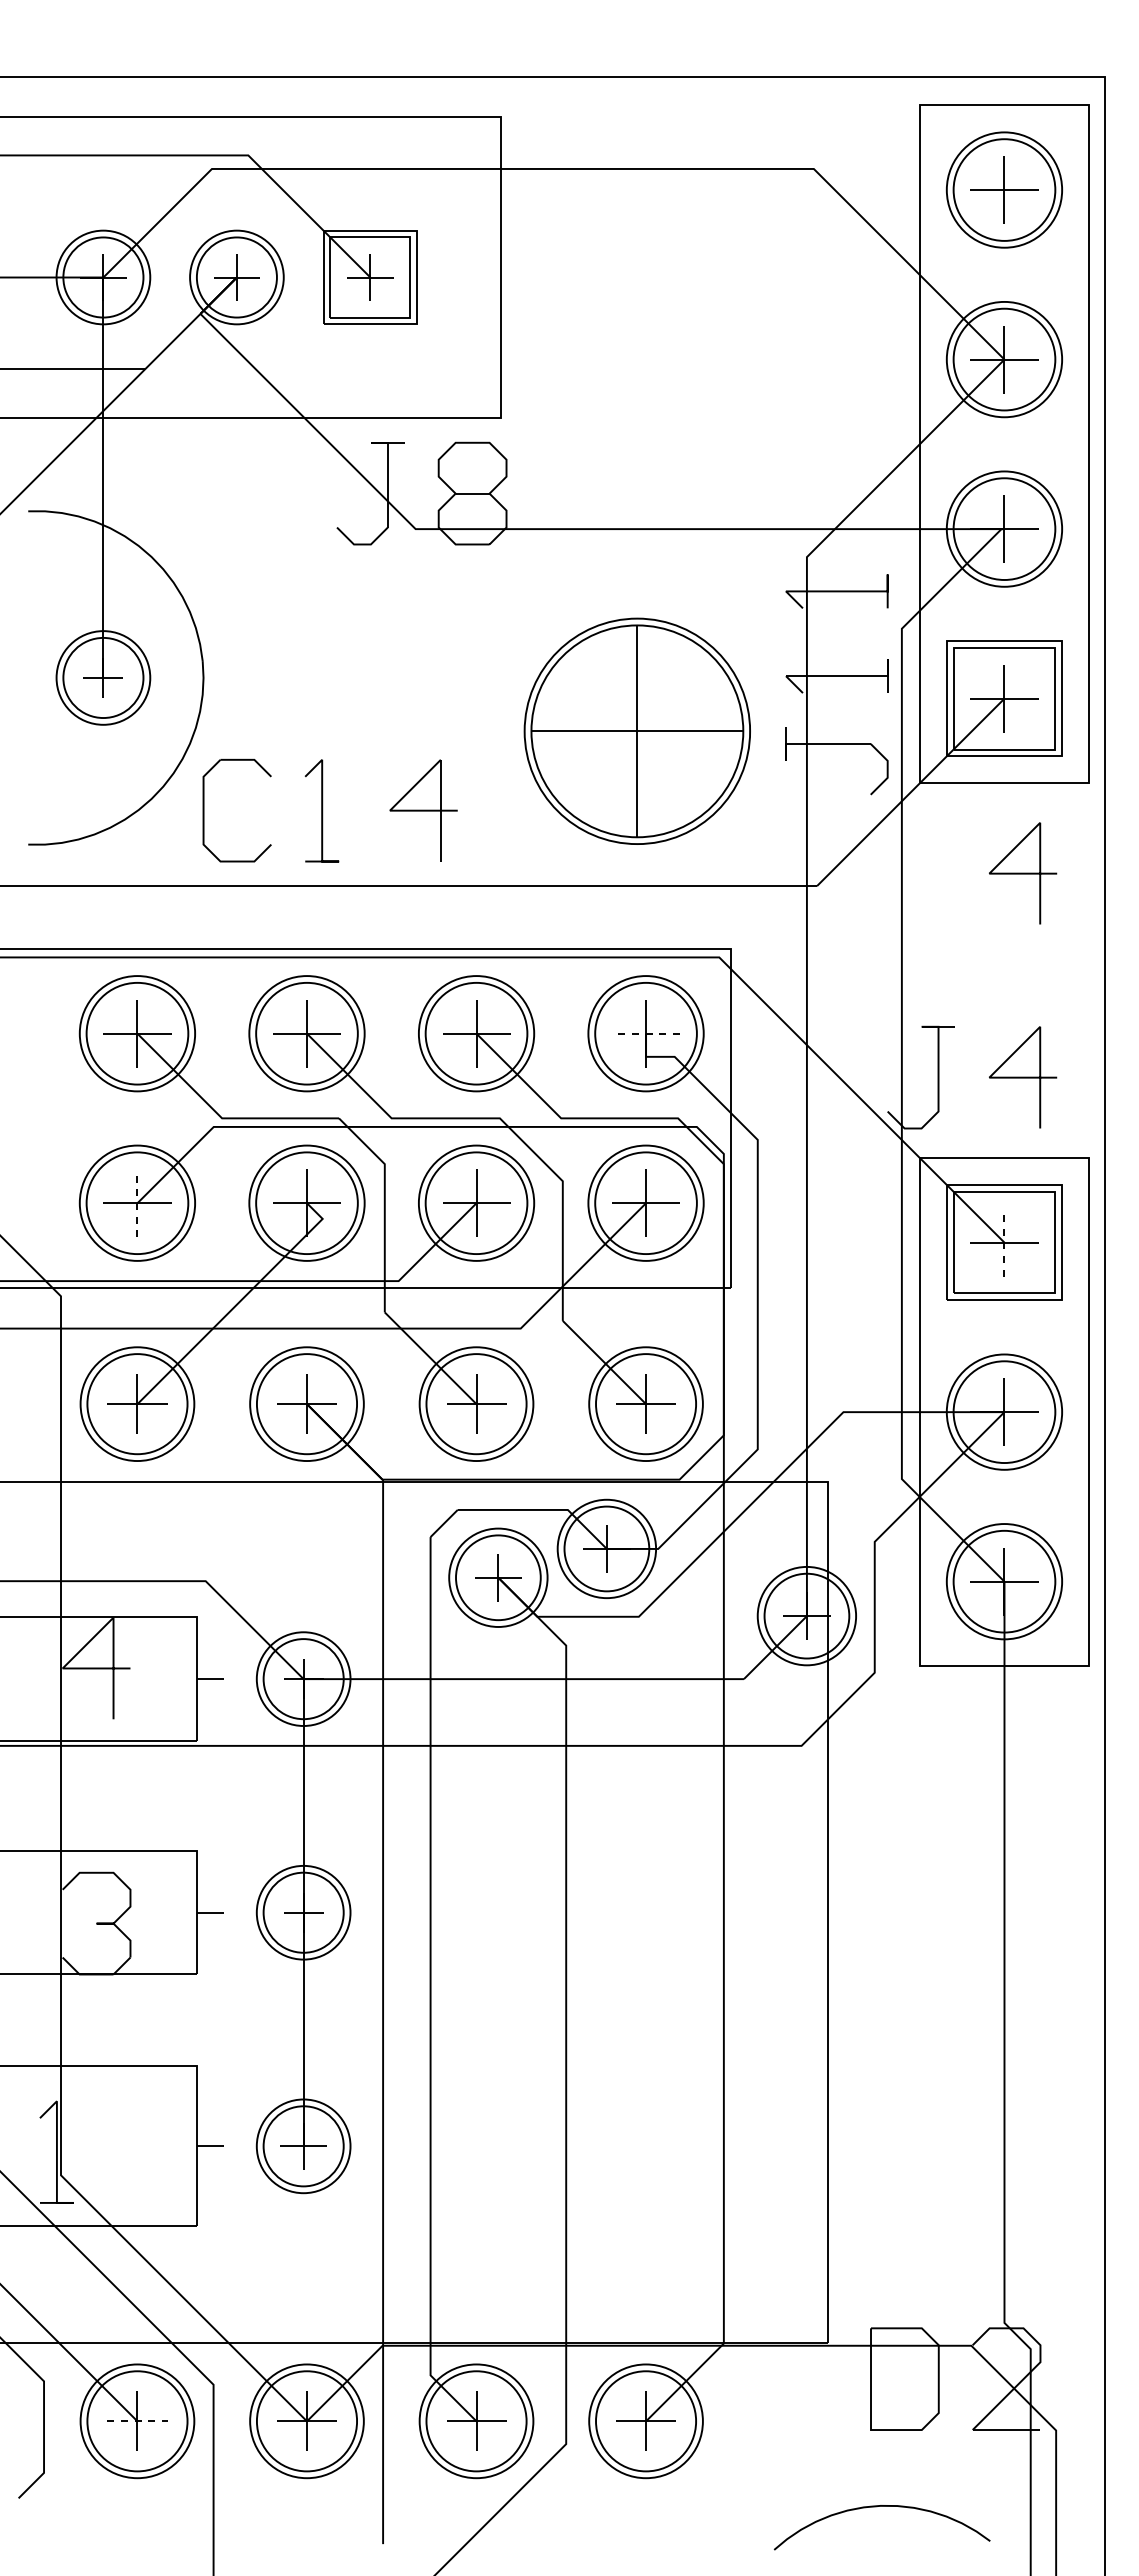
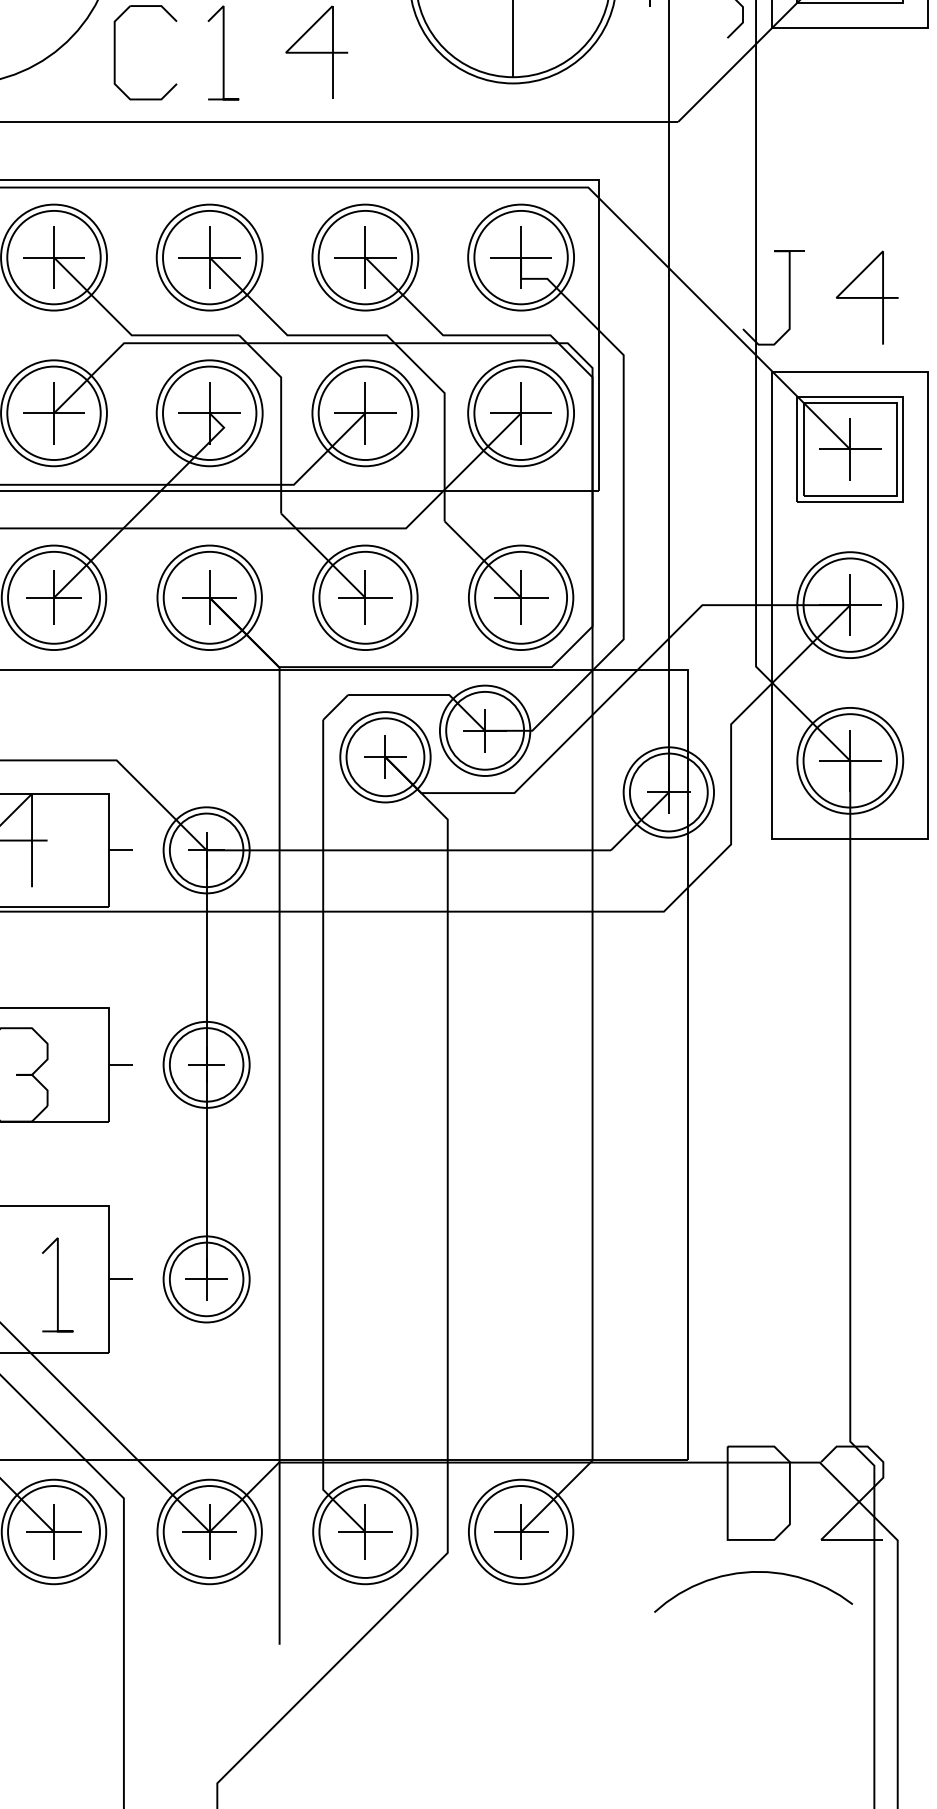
line: (1023, 873) -> (867, 110), removed
line: (645, 1033) -> (520, 257), dashed -> solid
line: (137, 1202) -> (54, 412), dashed -> solid
line: (1004, 1242) -> (850, 449), dashed -> solid
line: (141, 2151) -> (57, 1284), added
line: (137, 2421) -> (54, 1532), dashed -> solid
curve: (876, 2507) -> (748, 1573), moved

